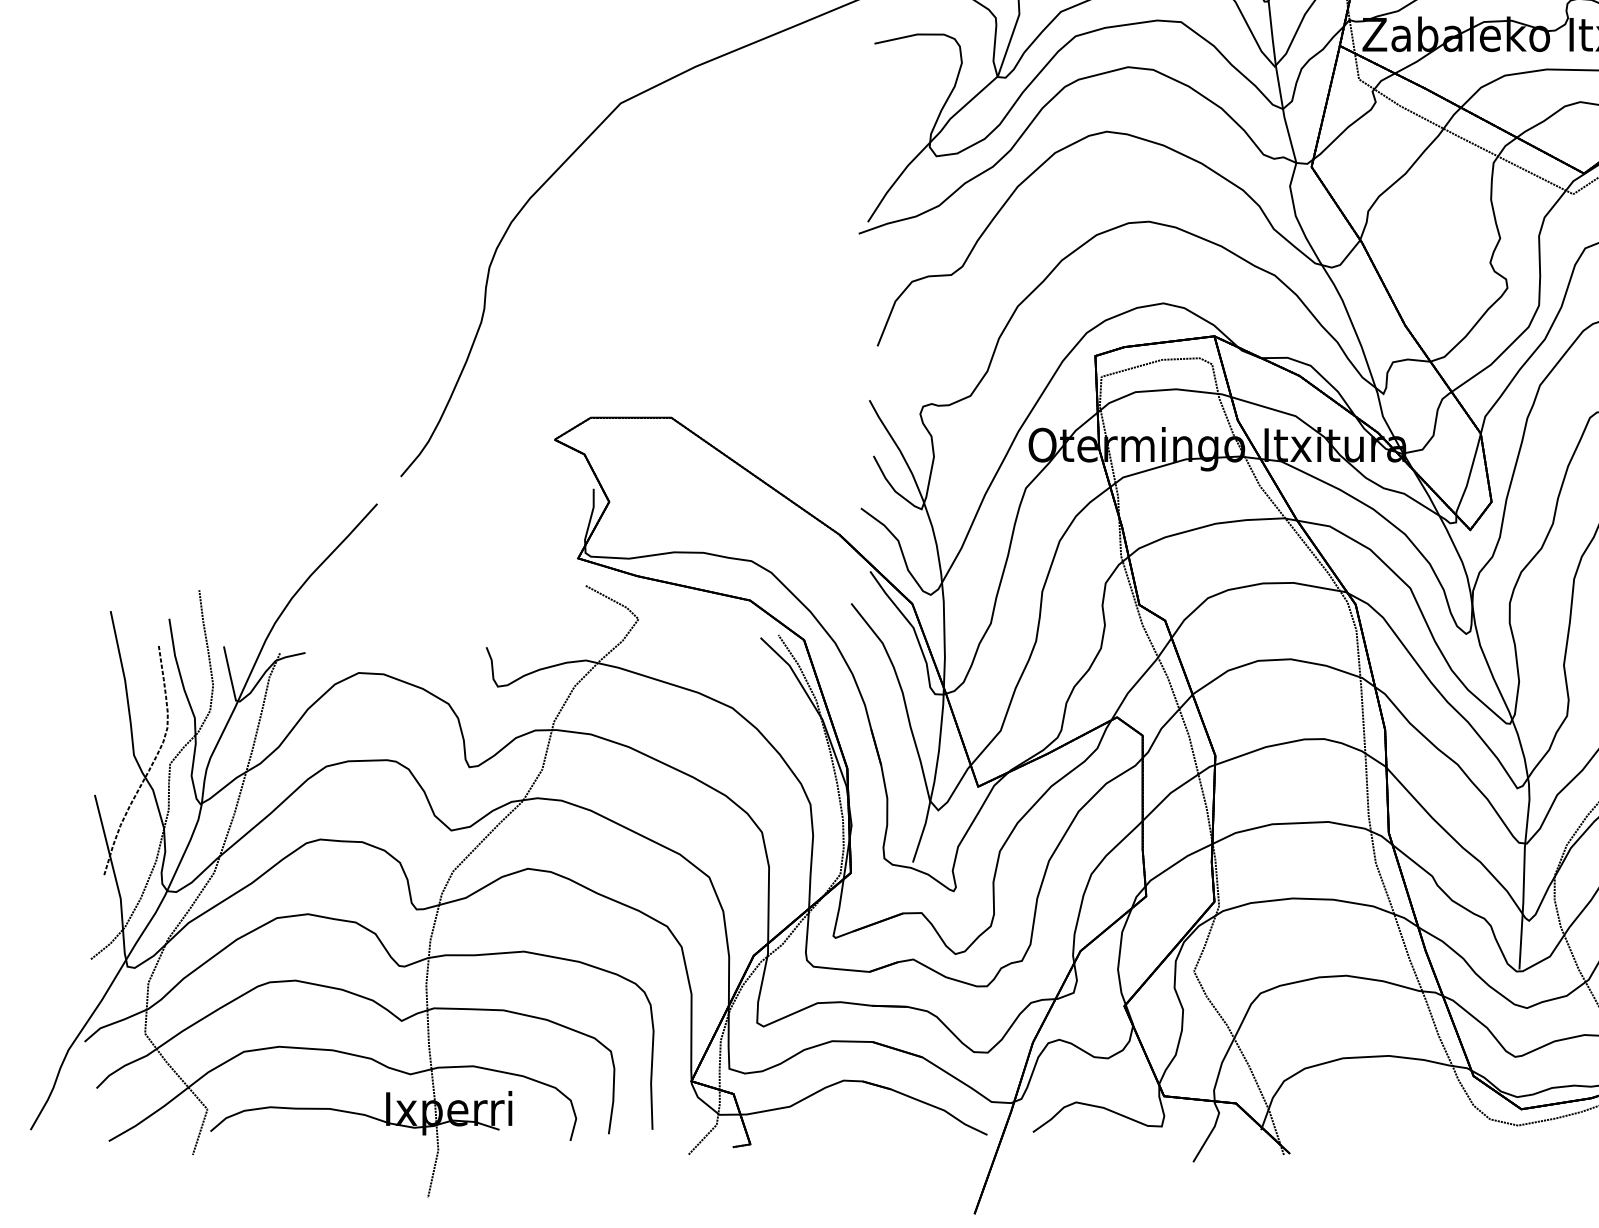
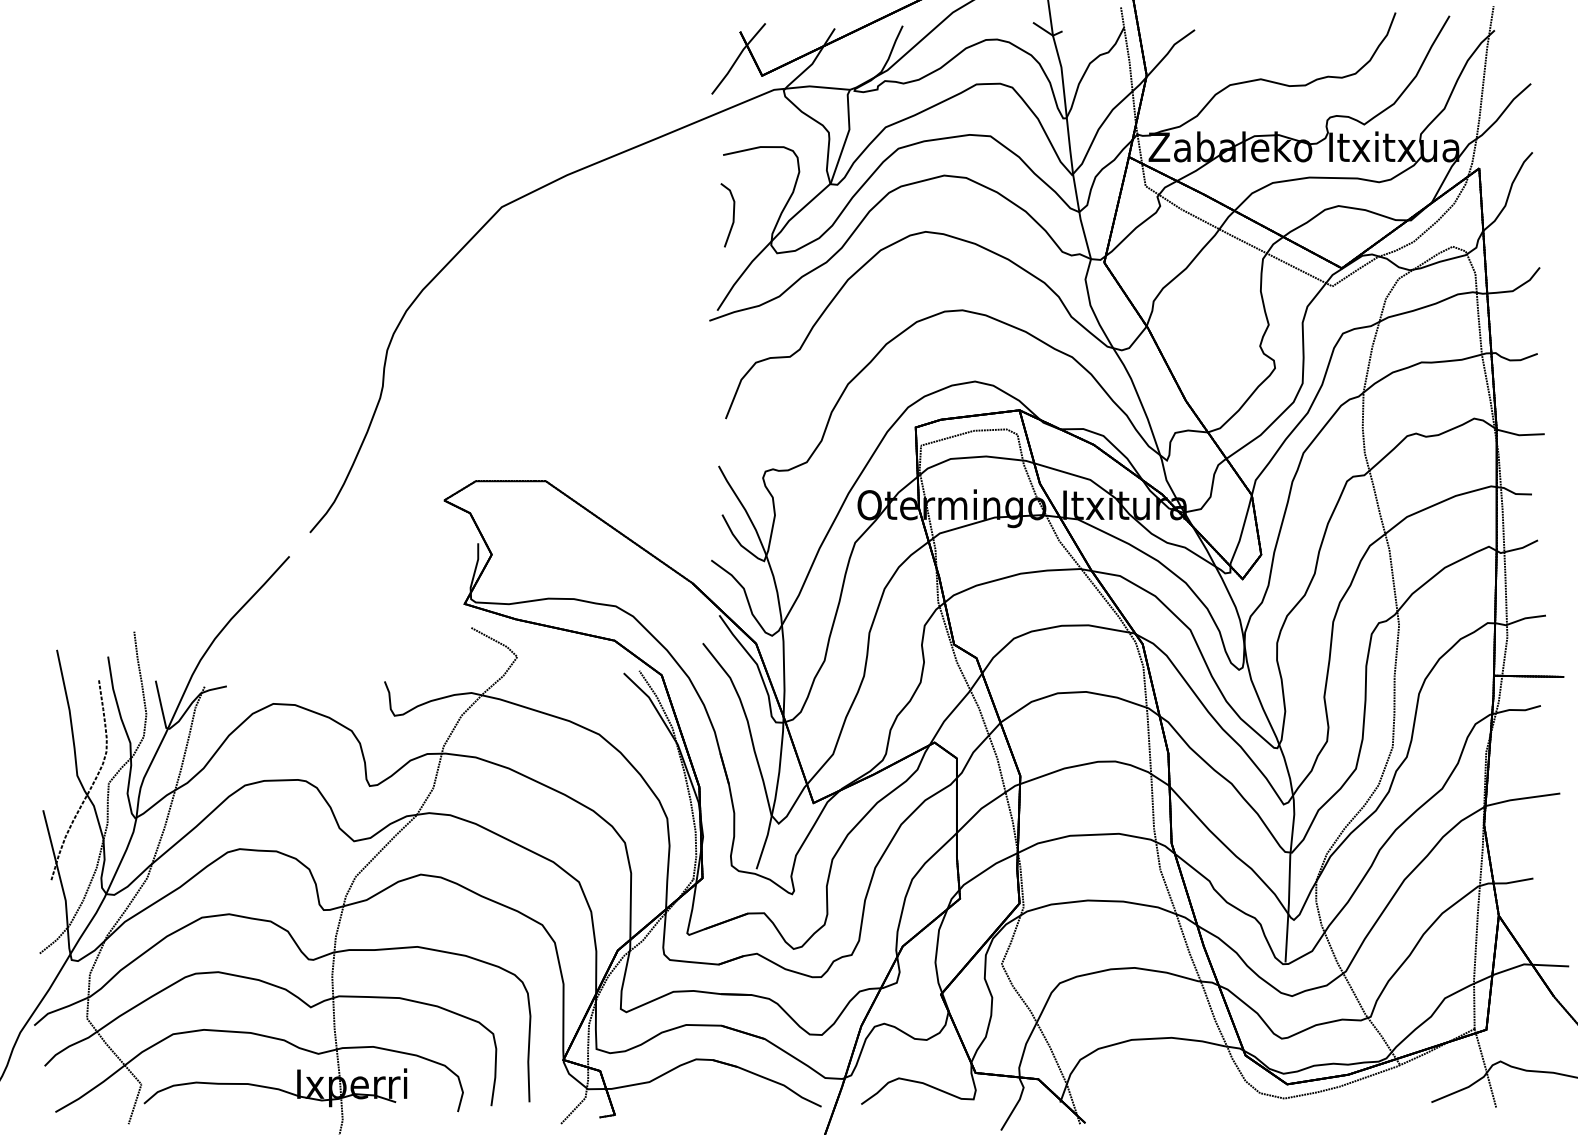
line: (885, 114) -> (732, 216), added

